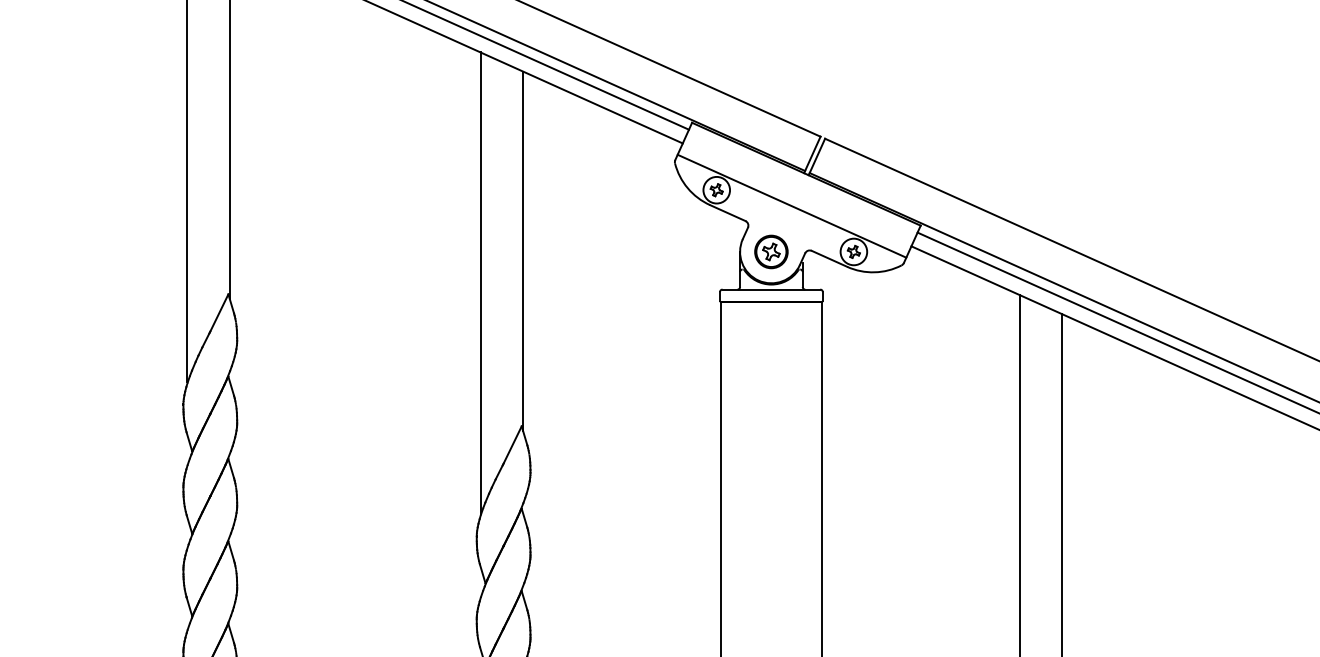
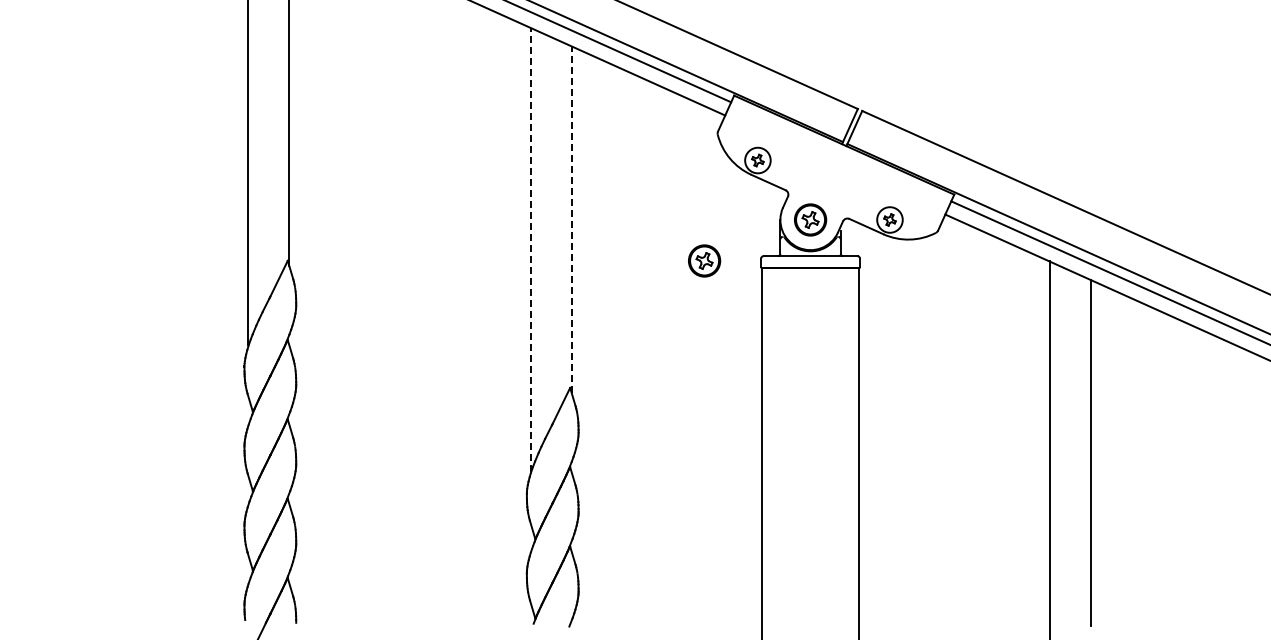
line: (792, 205) -> (830, 175), removed
line: (523, 251) -> (571, 219), solid -> dashed
line: (480, 282) -> (530, 249), solid -> dashed
part: (661, 294) -> (704, 260), added

